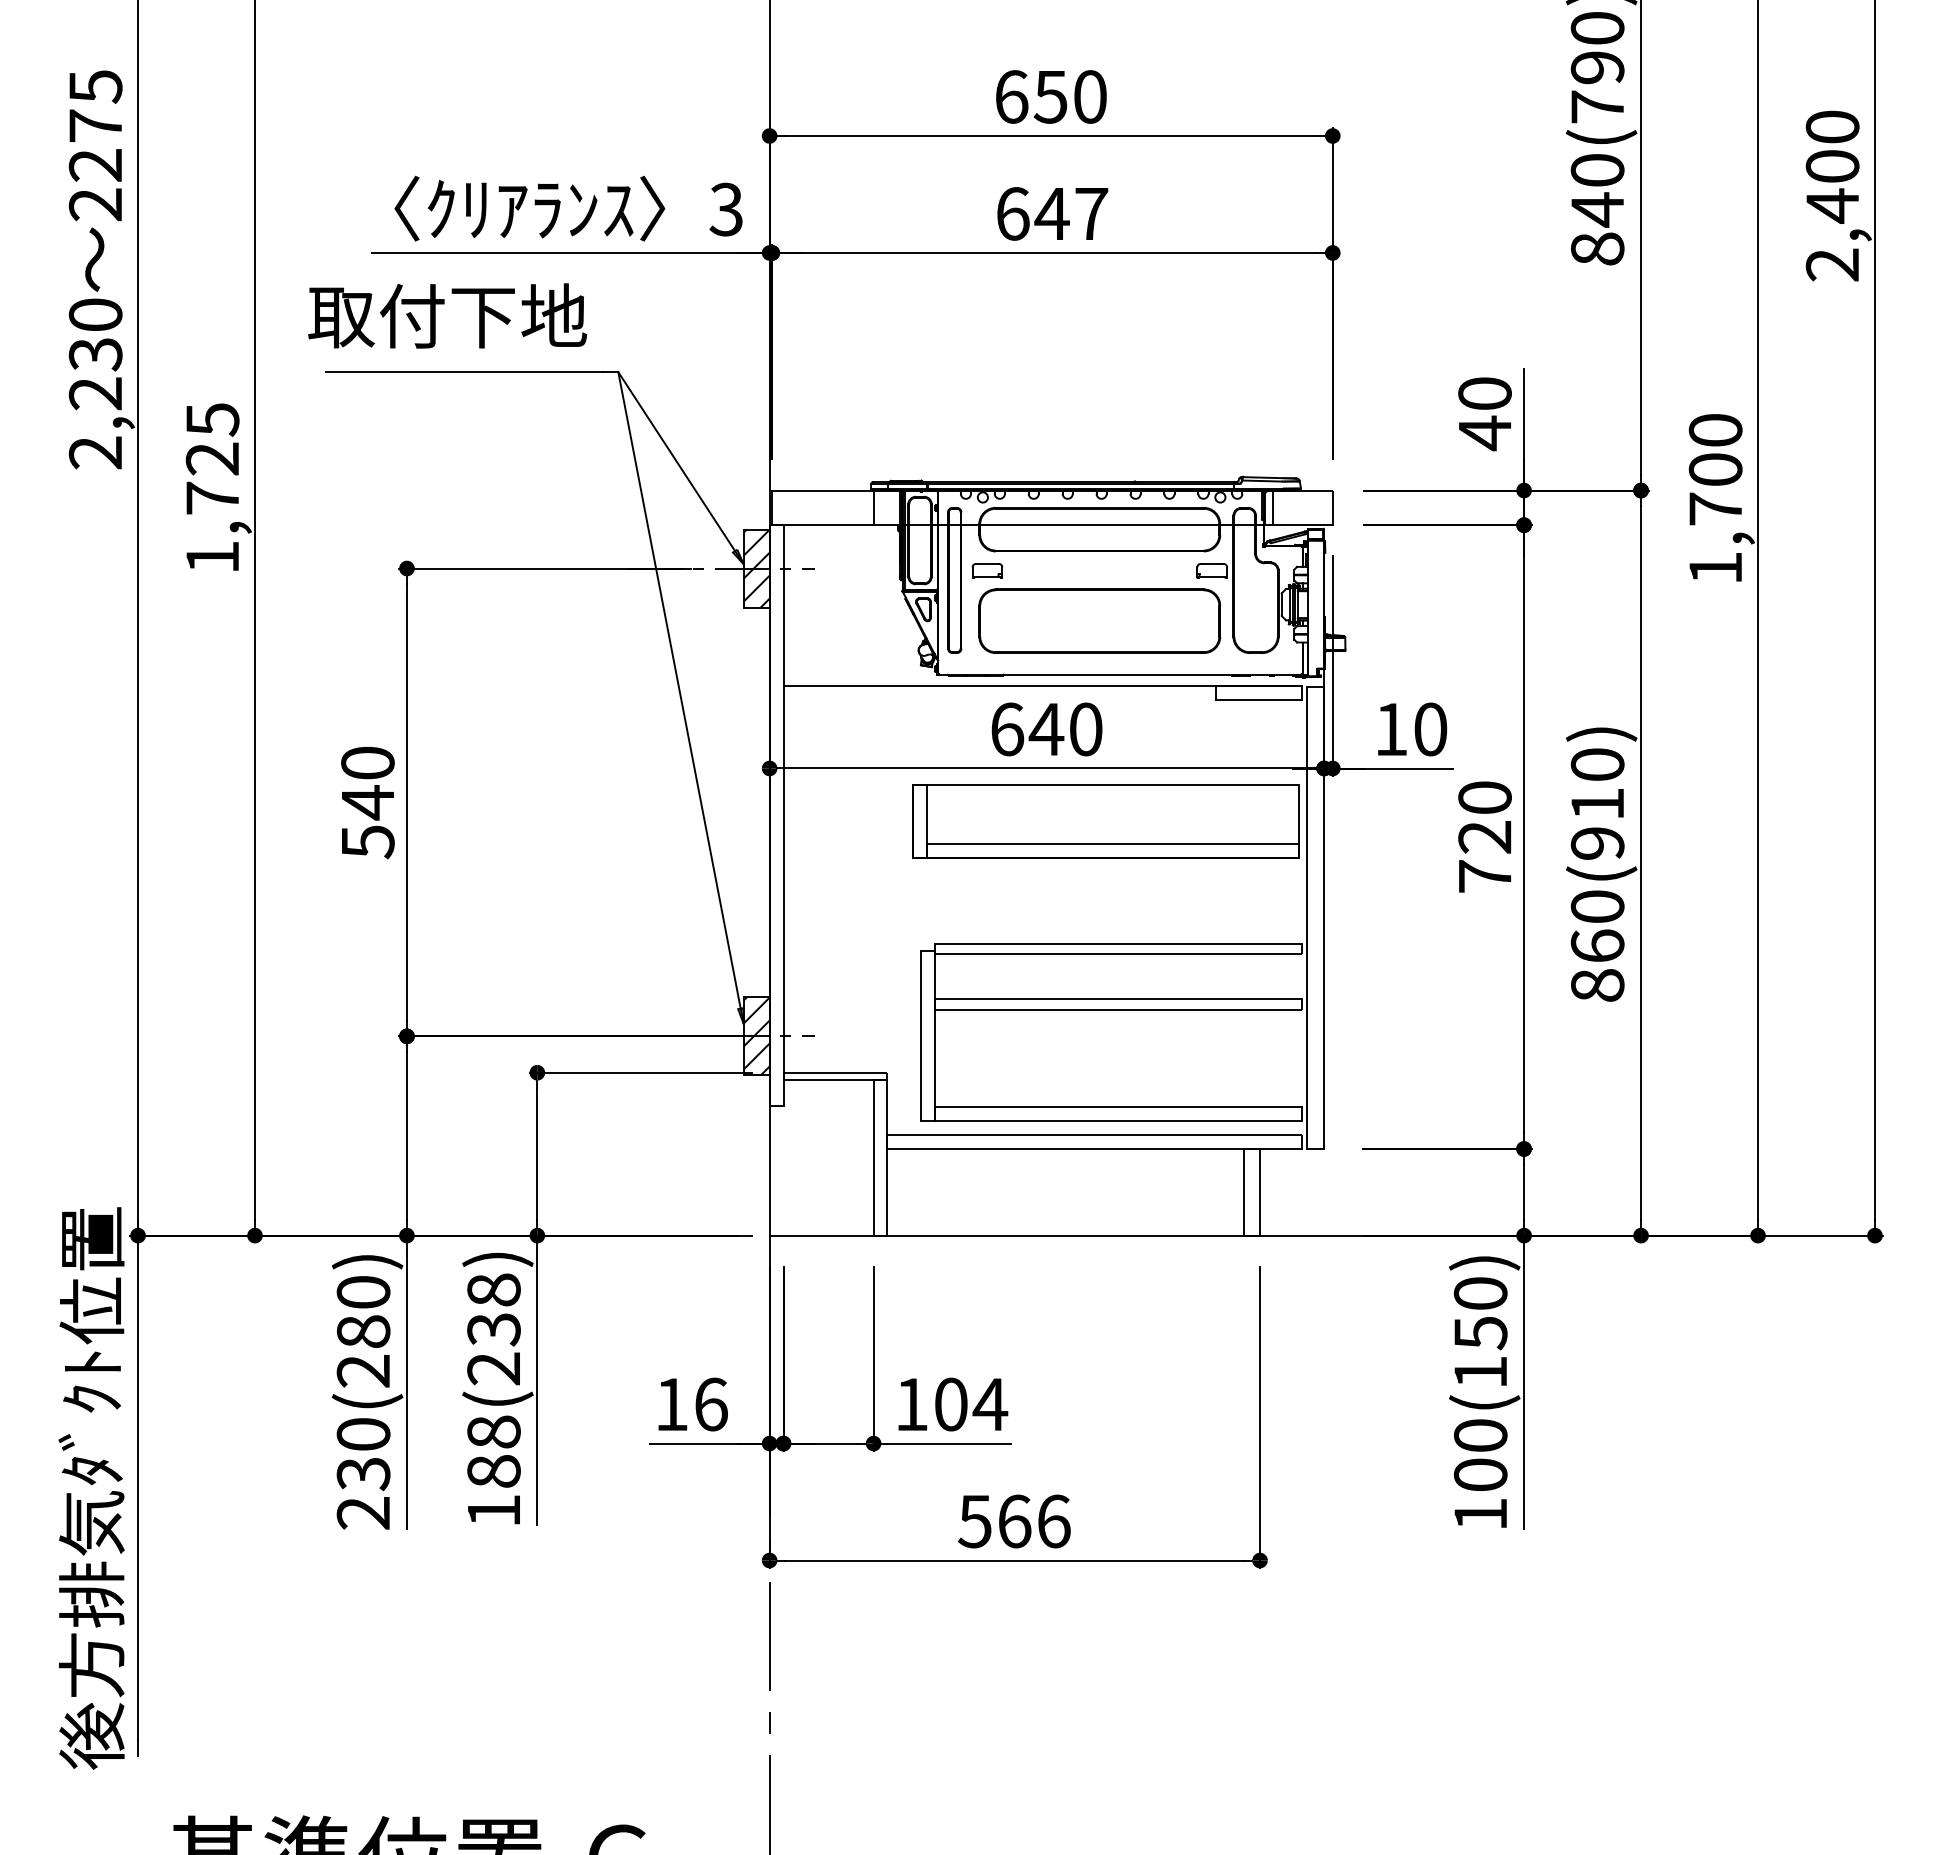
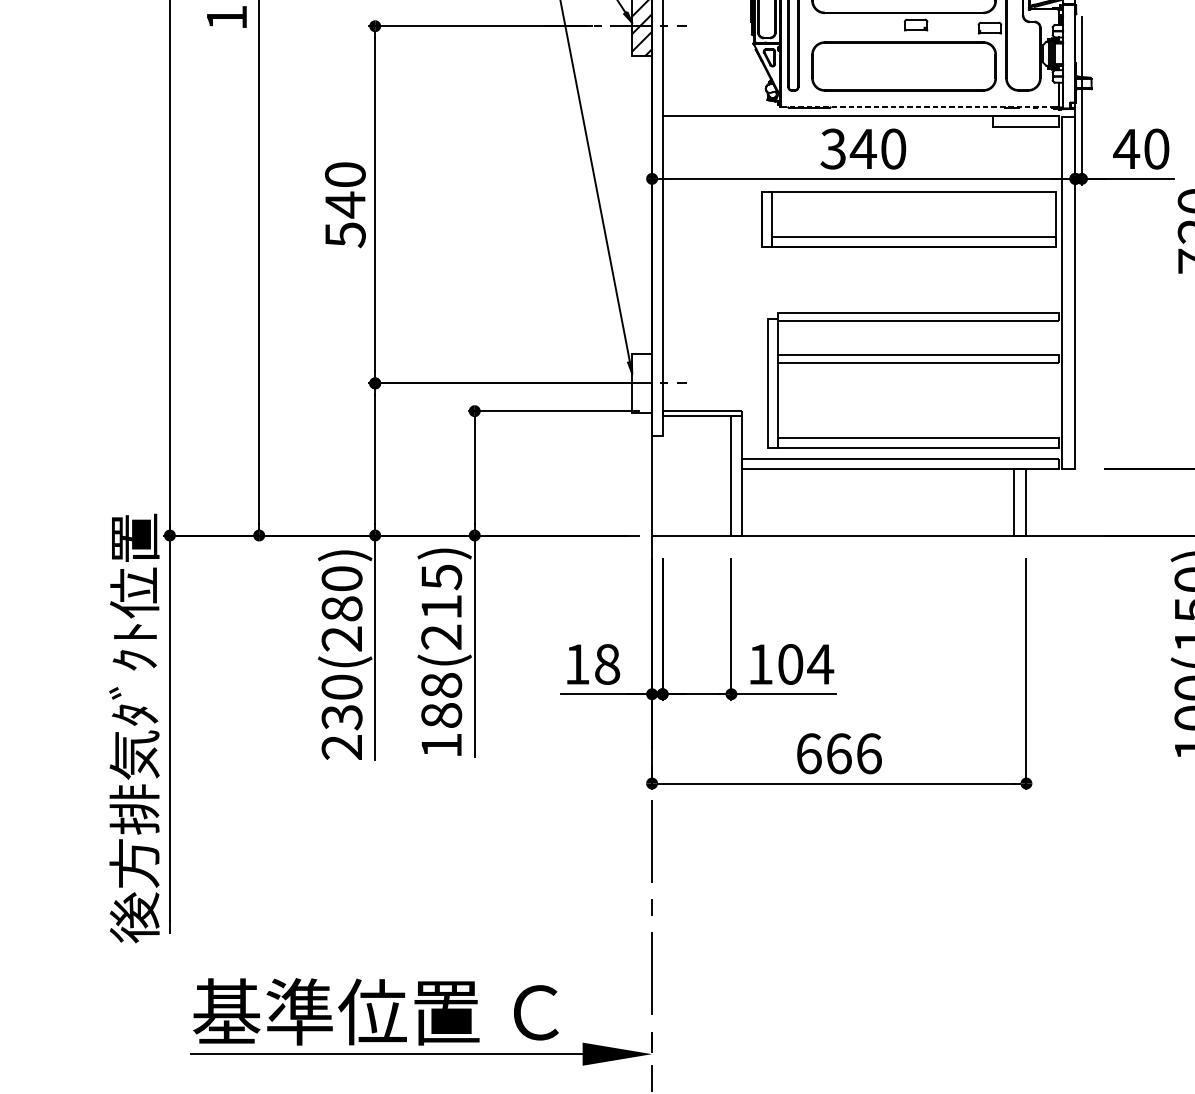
part: (987, 570) -> (916, 24), moved
line: (1120, 674) -> (919, 107), solid -> dashed
text: (1007, 729) -> (833, 149), 640 -> 340
text: (1390, 729) -> (1126, 149), 10 -> 40
hatch: (756, 1036) -> (642, 383), removed
text: (493, 1309) -> (441, 591), 188(238) -> 188(215)
text: (711, 1404) -> (607, 664), 16 -> 18
text: (975, 1521) -> (809, 753), 566 -> 666

